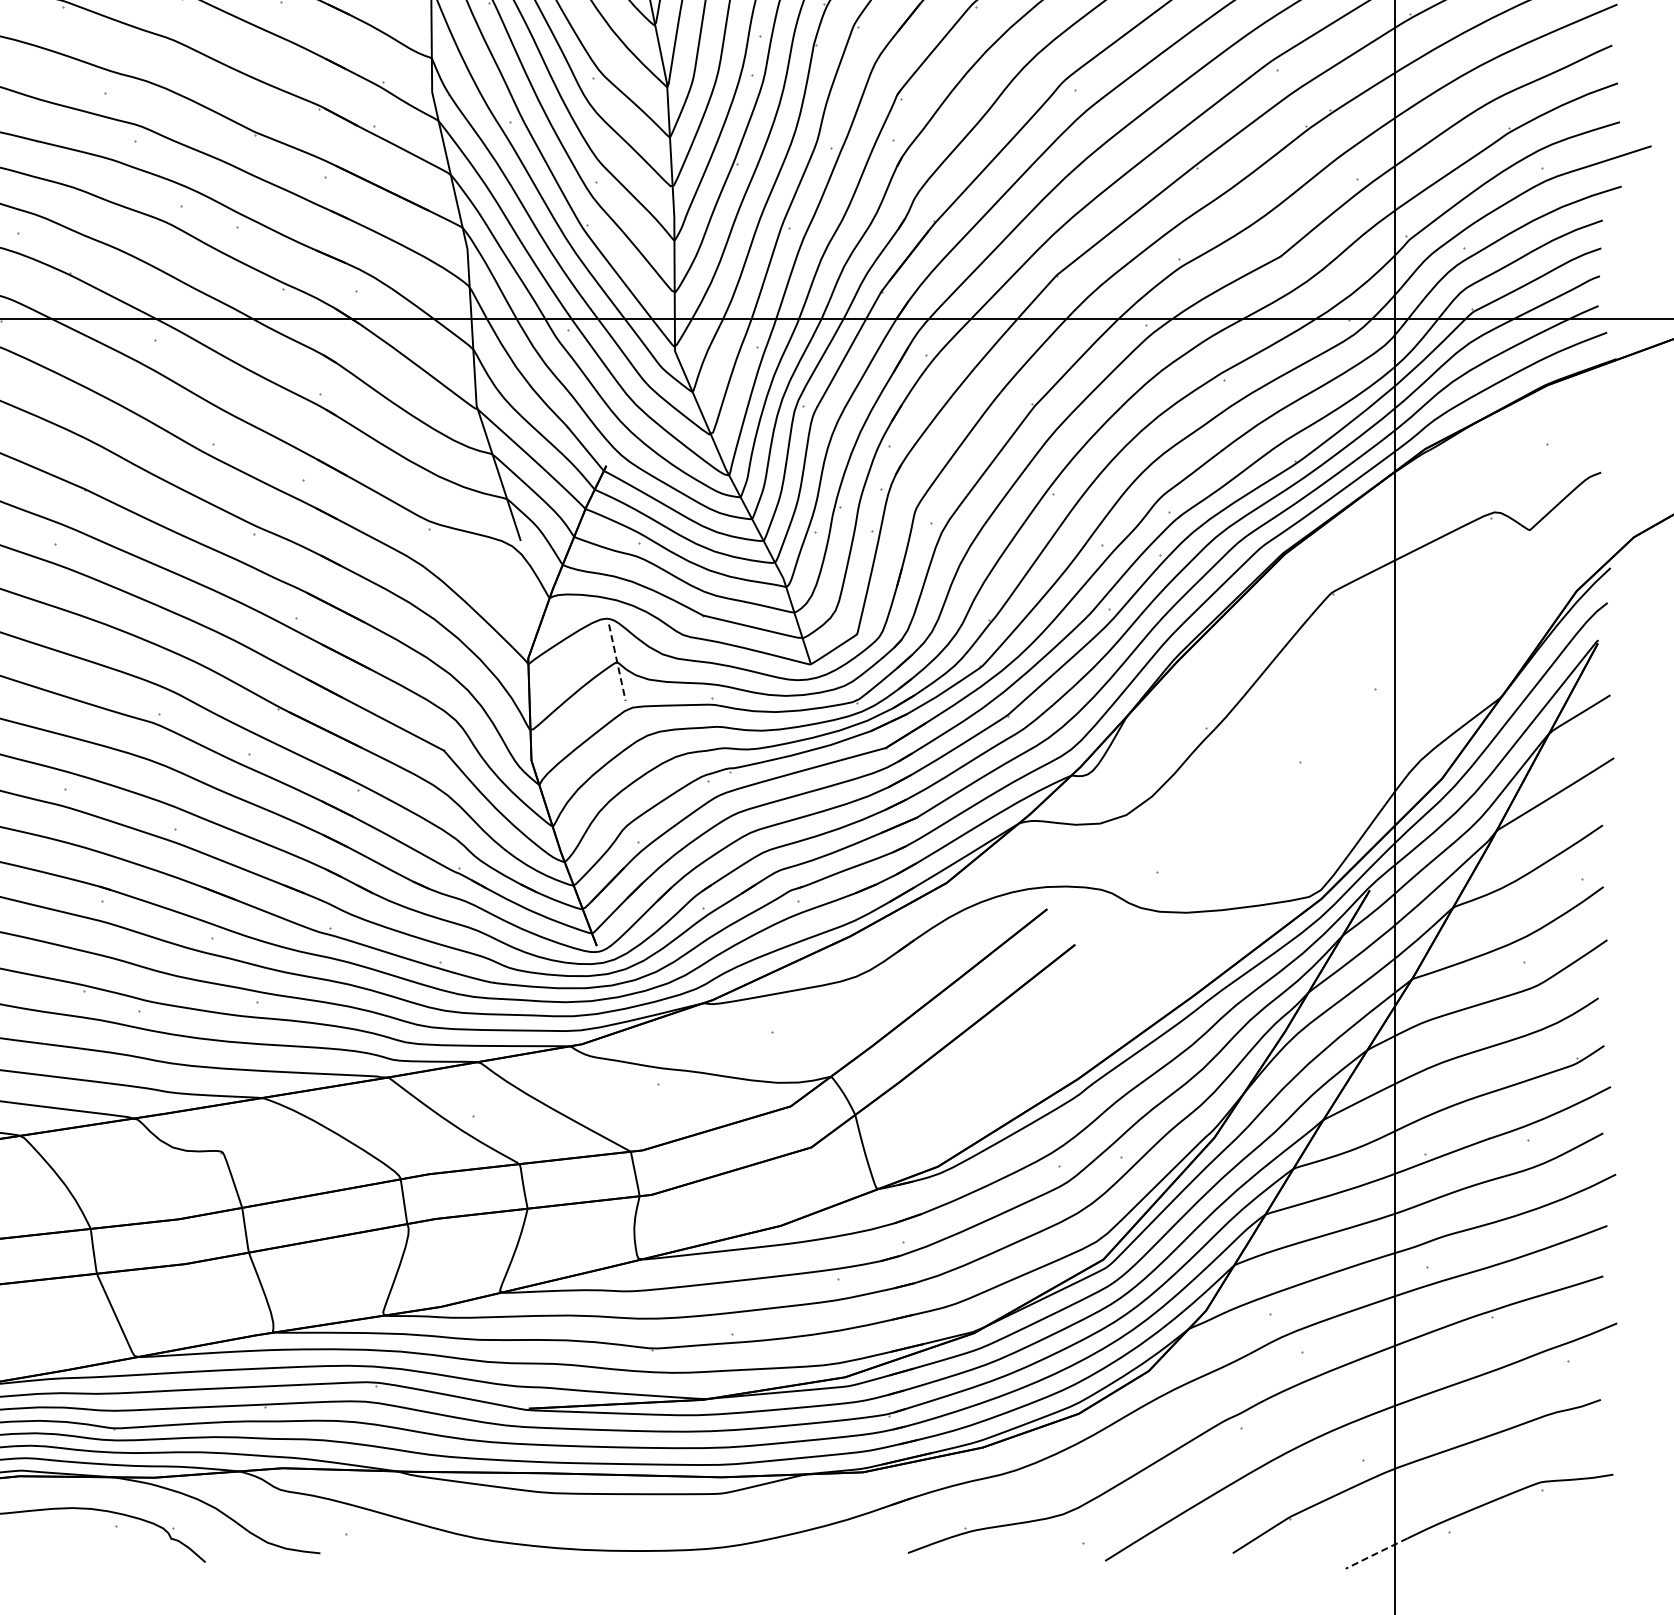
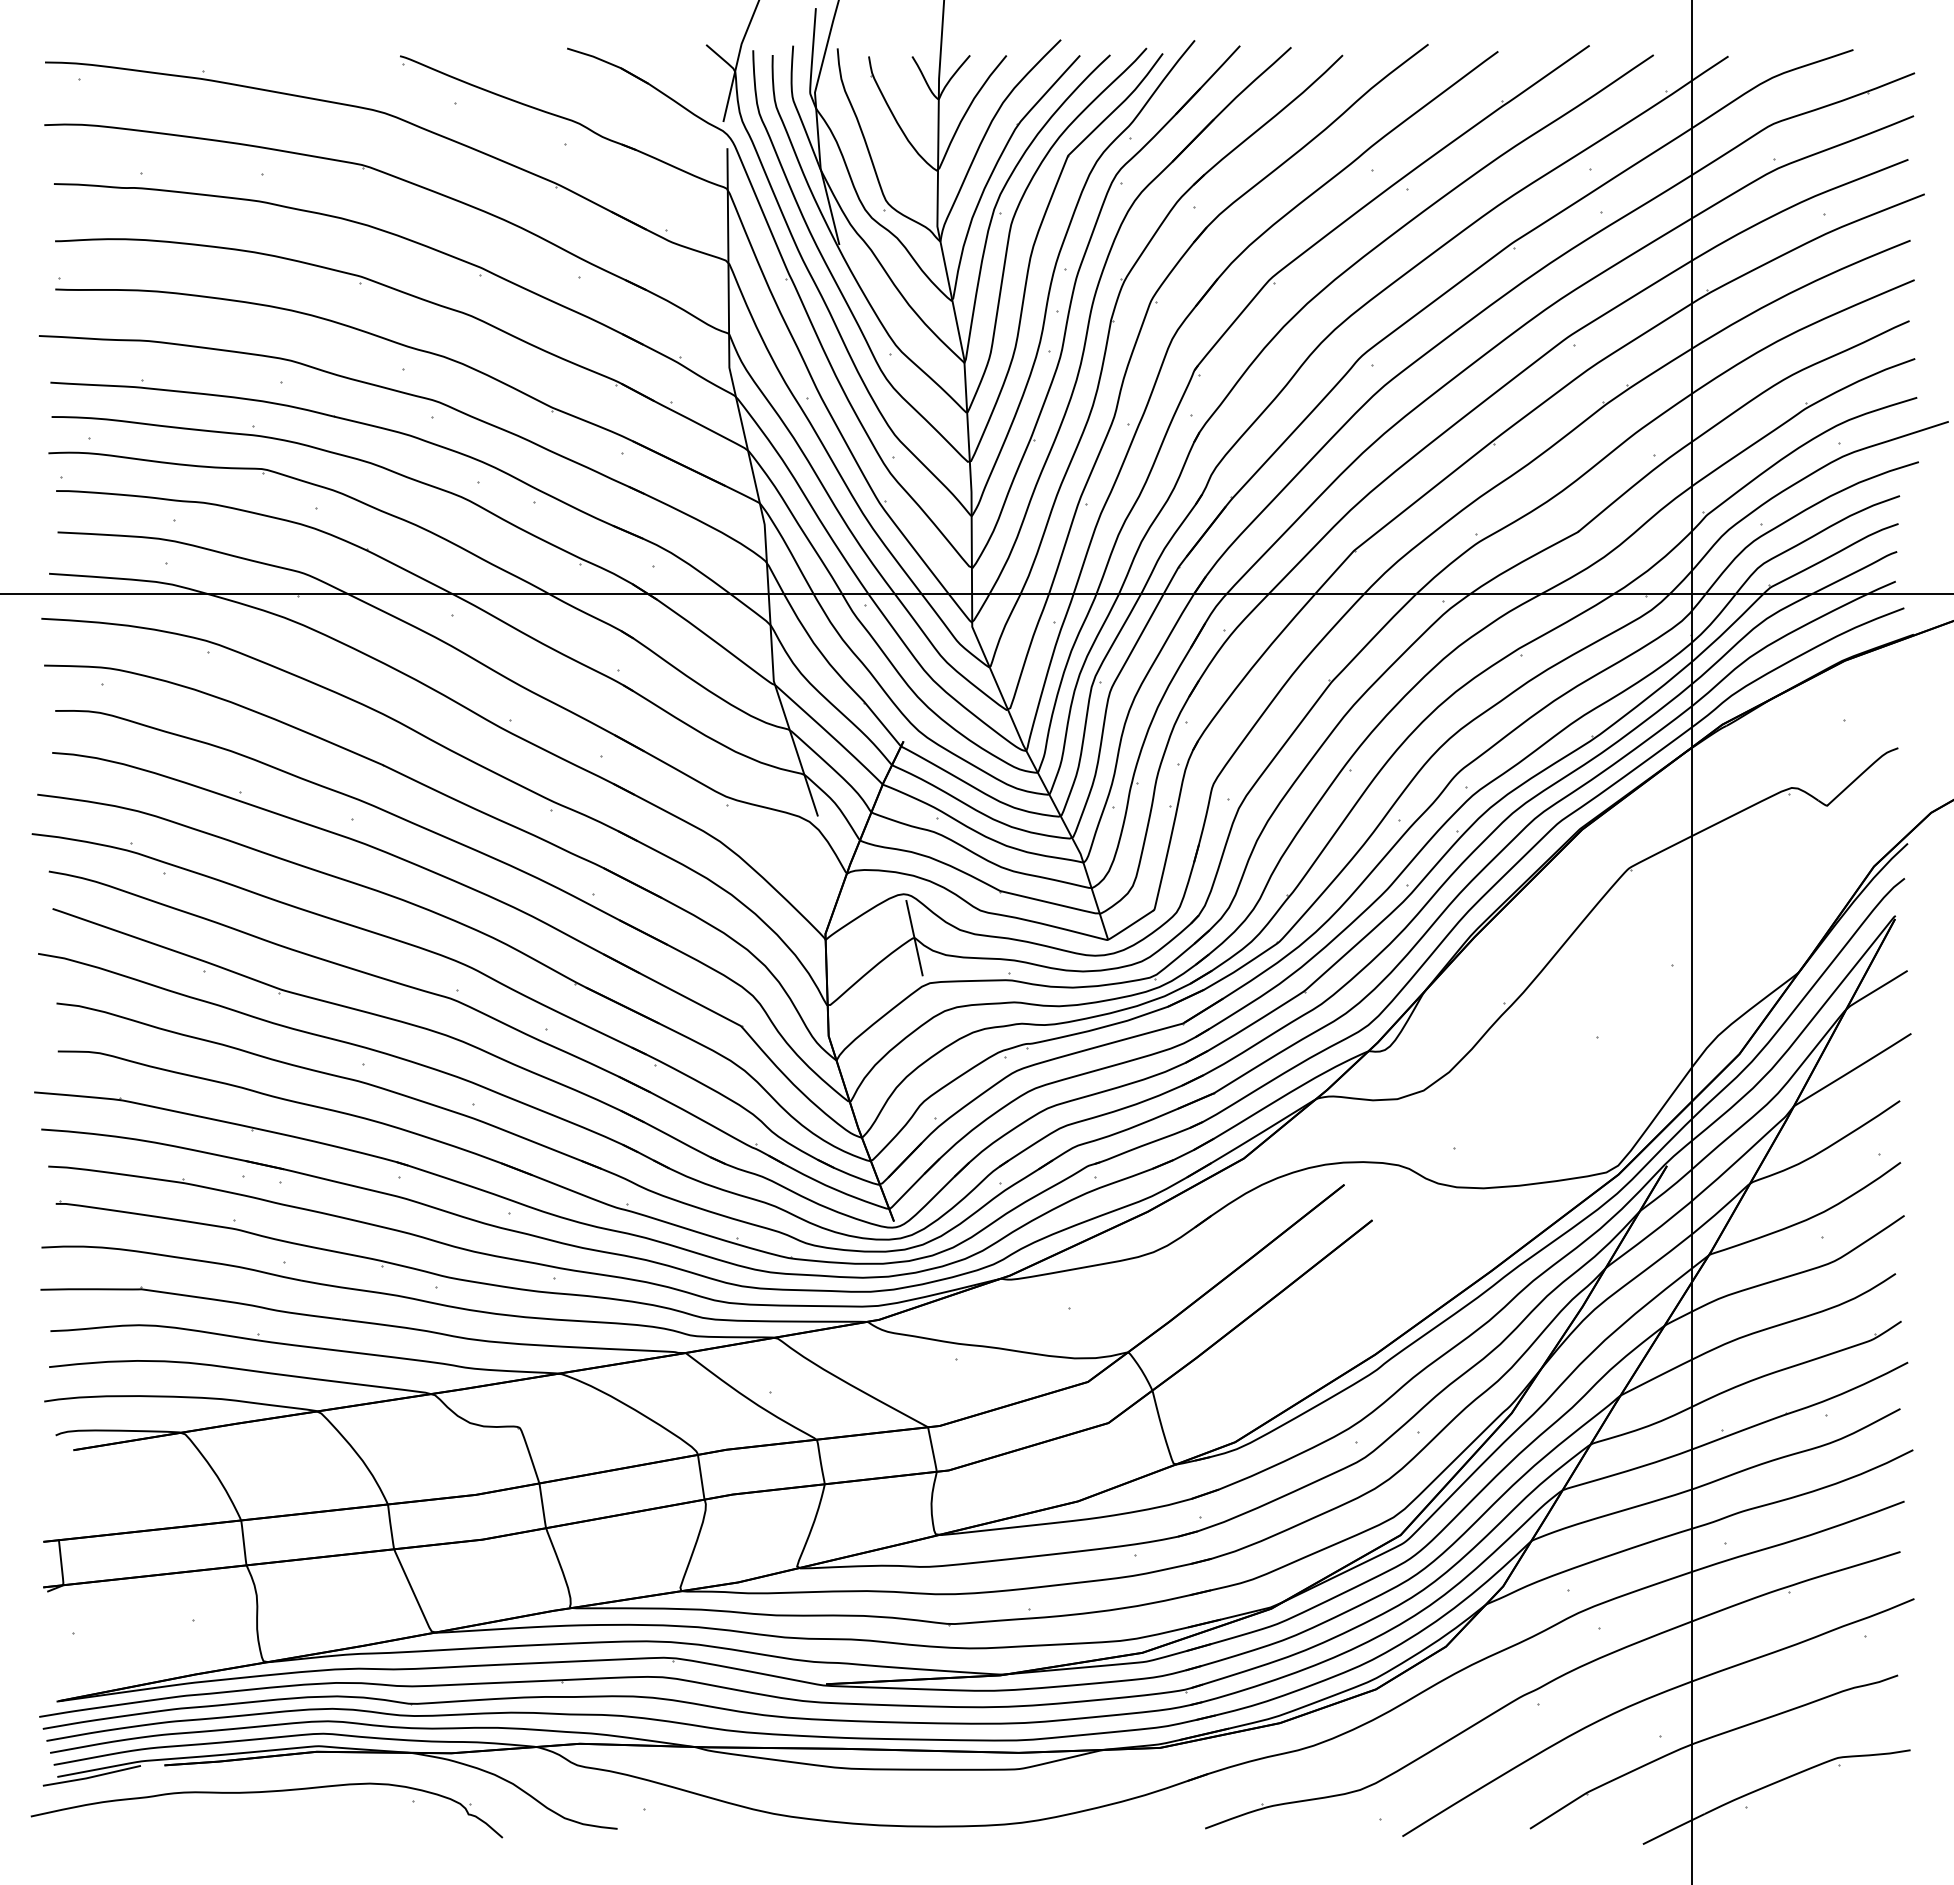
line: (617, 662) -> (914, 938), dashed -> solid
line: (1376, 1553) -> (1673, 1829), dashed -> solid

